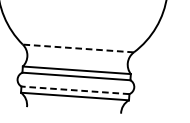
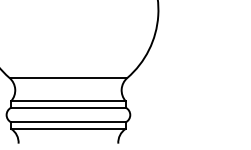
line: (78, 48) -> (68, 78), dashed -> solid
line: (74, 90) -> (67, 122), dashed -> solid

